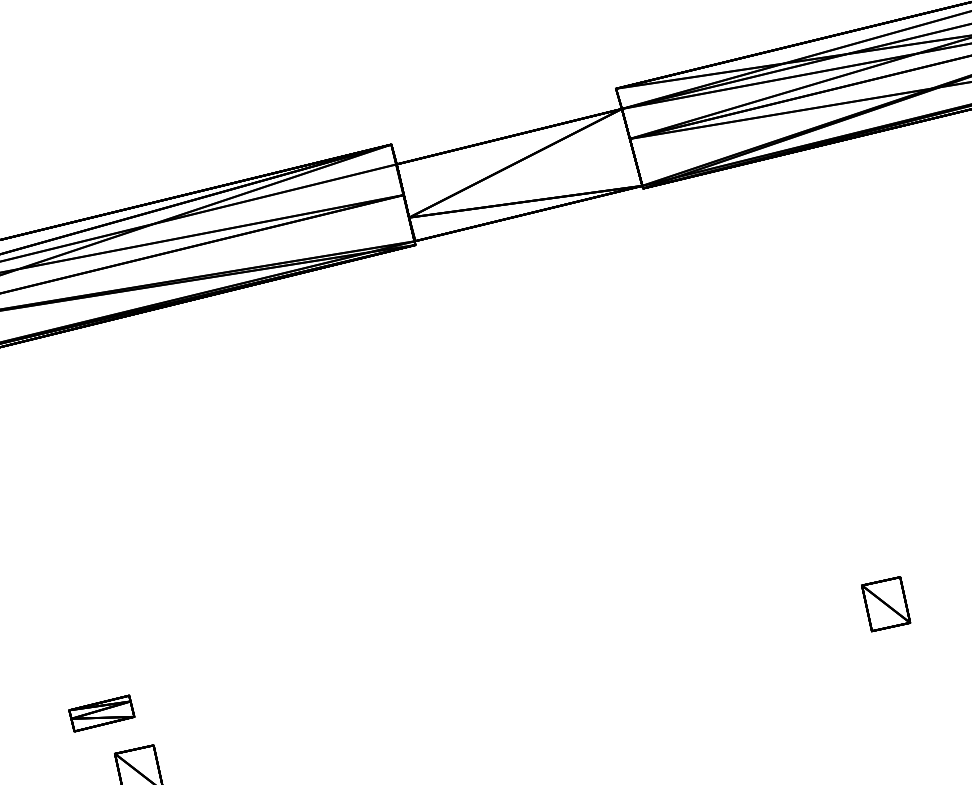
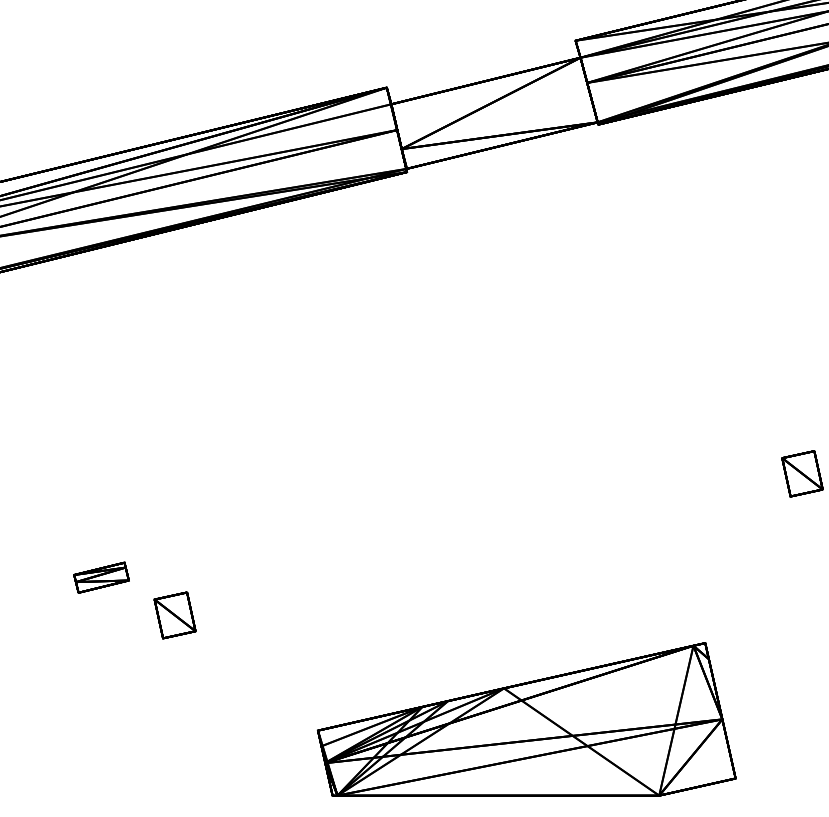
part: (101, 713) -> (101, 577), moved

